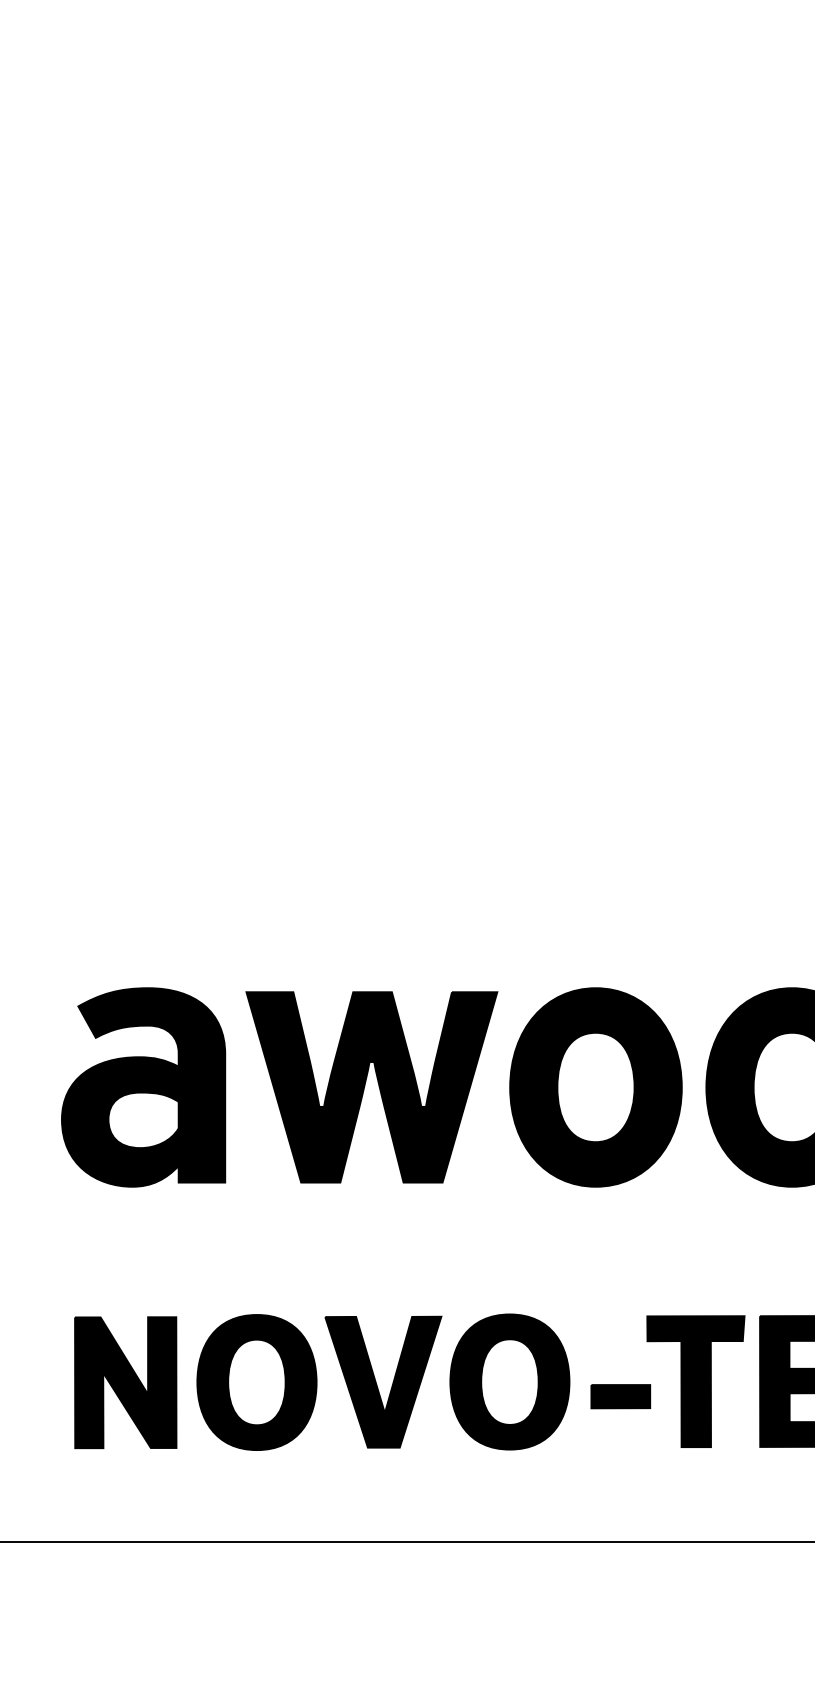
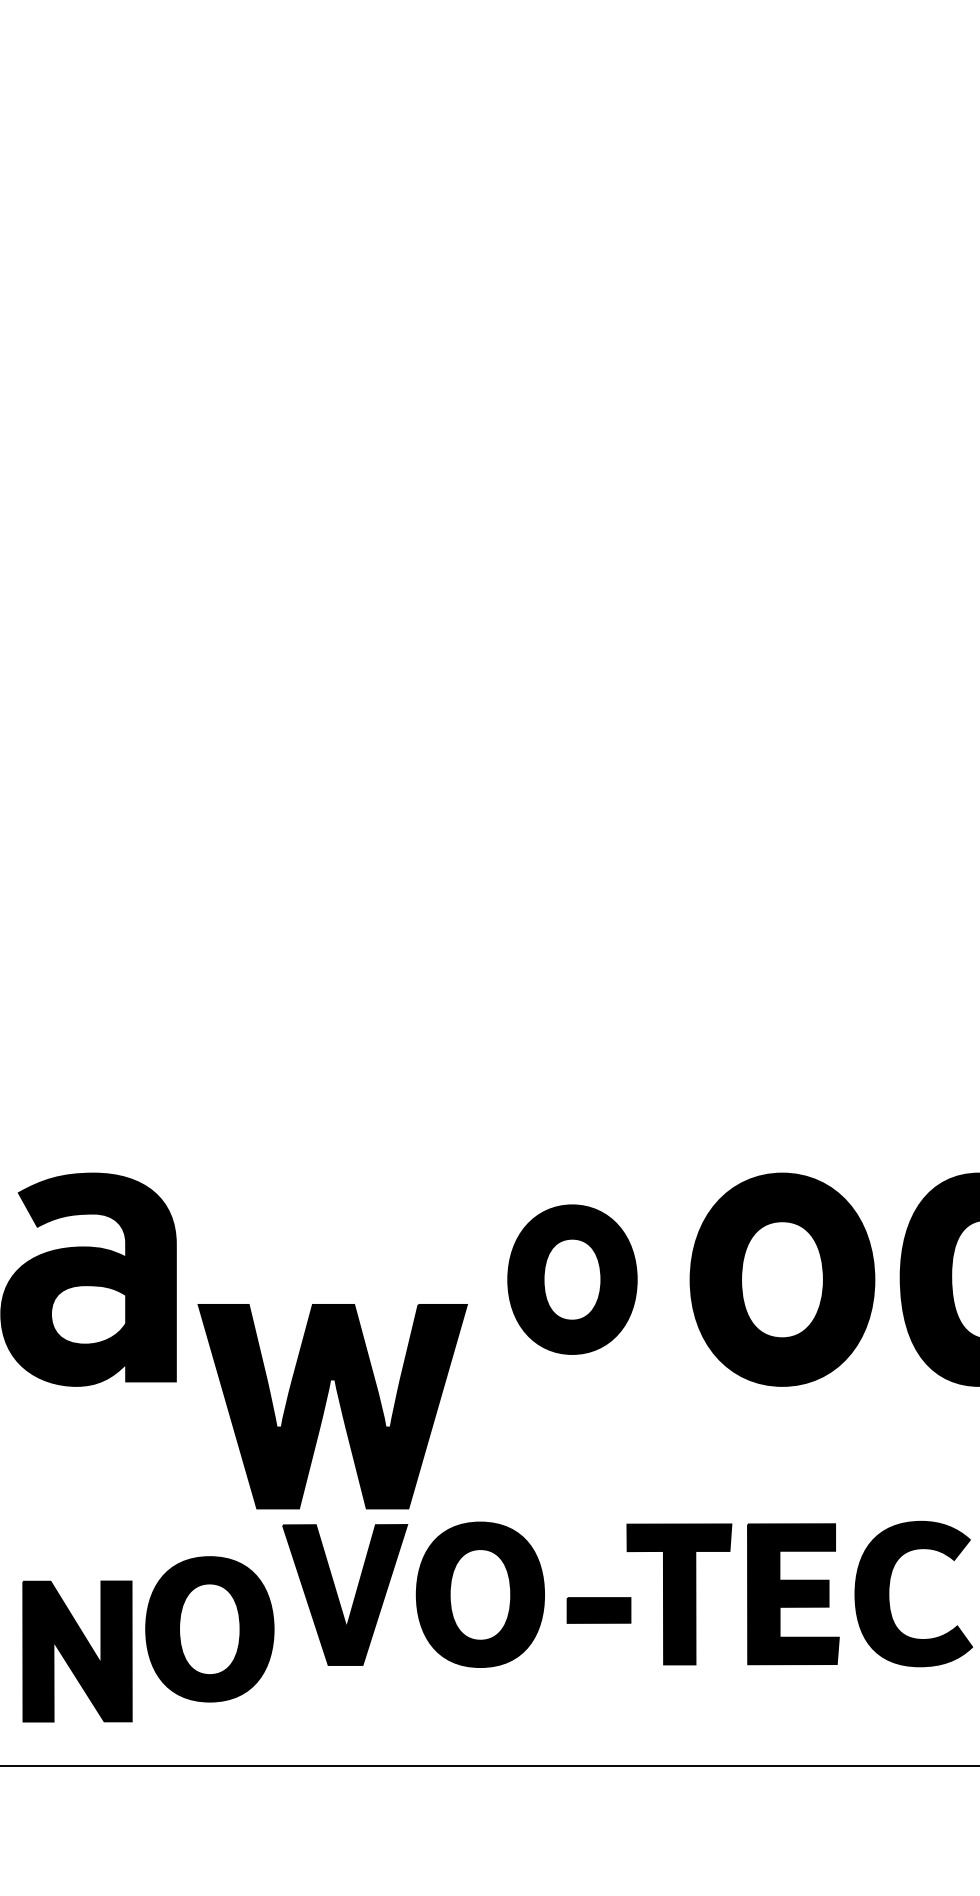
part: (365, 1087) -> (325, 1406), moved
part: (595, 1087) -> (572, 1279), size x0.7
part: (125, 1382) -> (77, 1651), moved
part: (256, 1382) -> (209, 1629), moved

